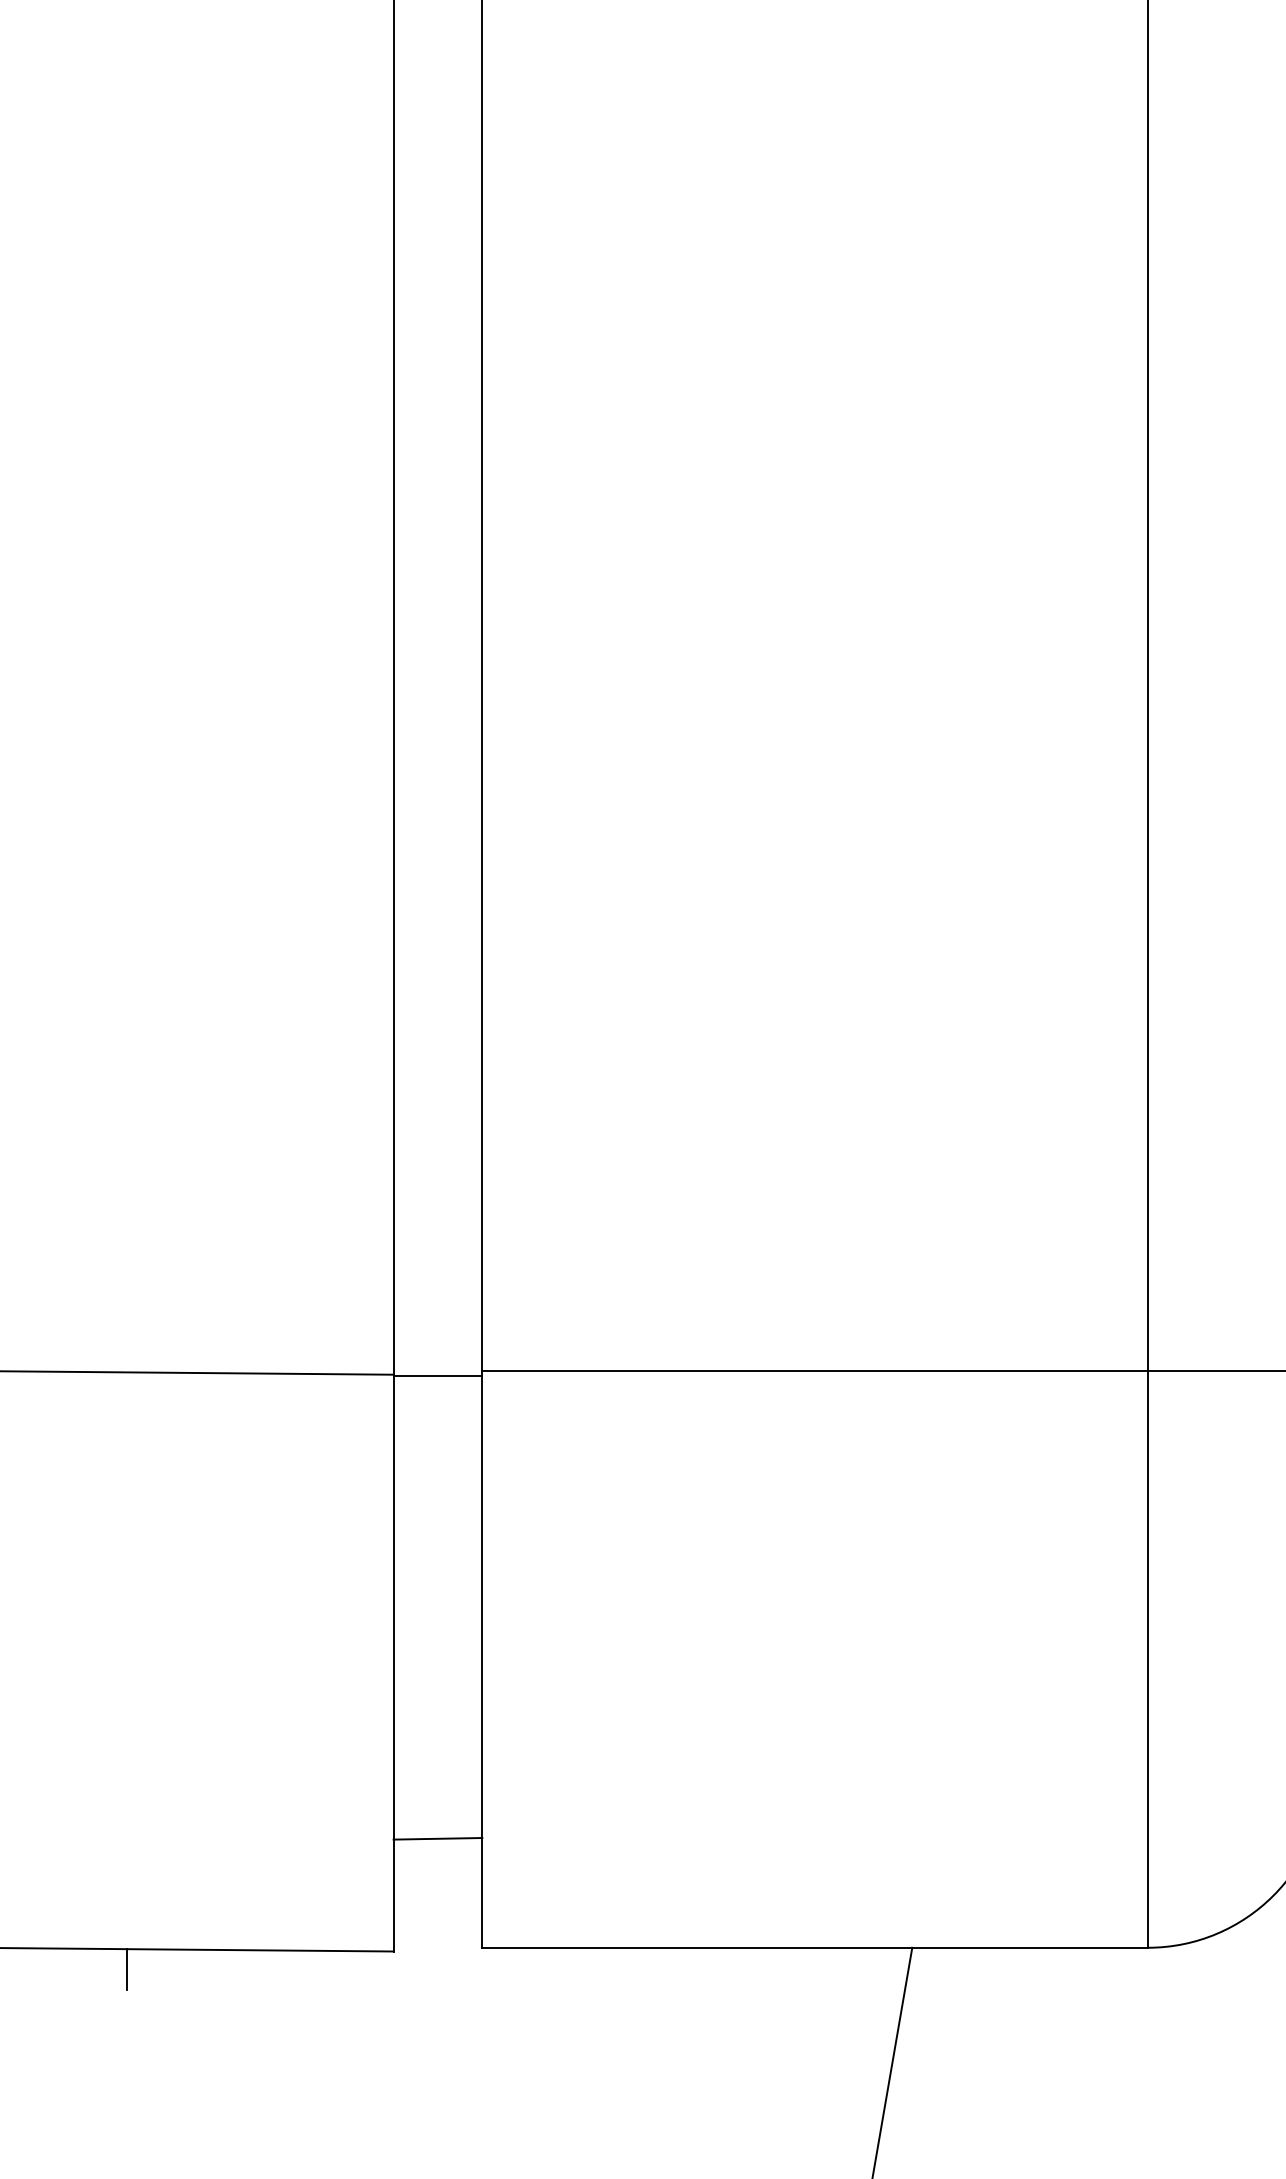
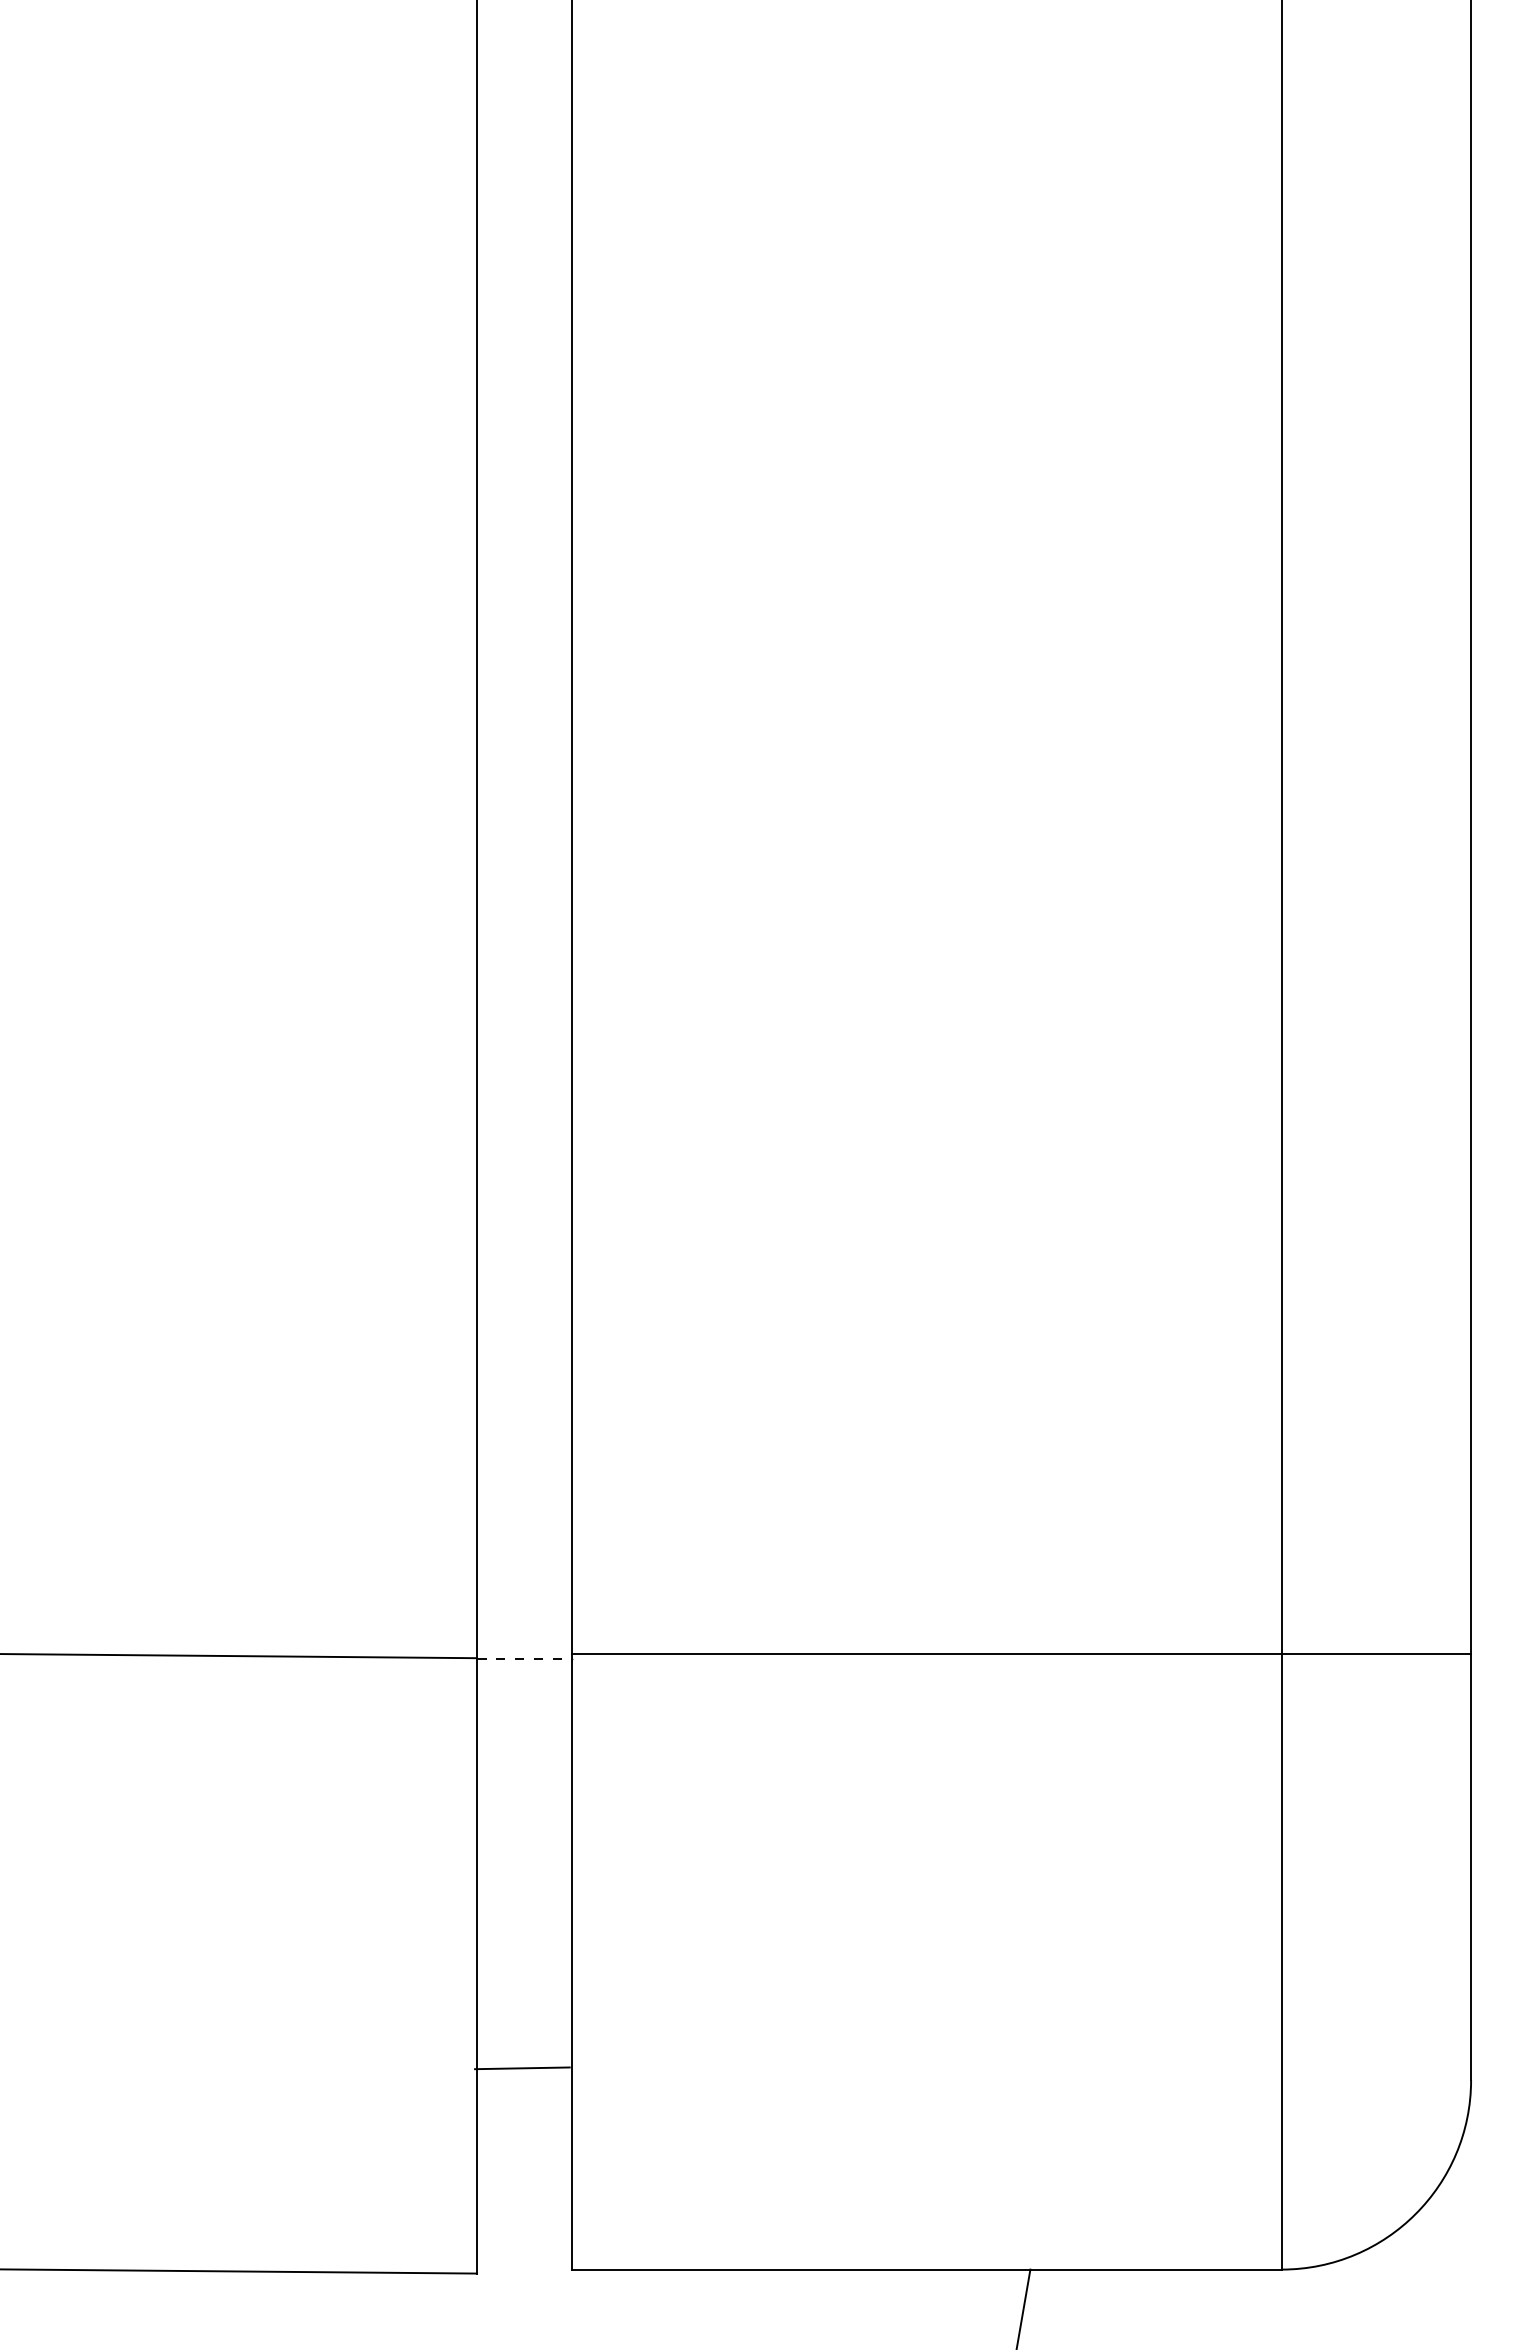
line: (438, 1375) -> (524, 1659), solid -> dashed
line: (438, 1838) -> (522, 2068), moved
line: (127, 1969) -> (193, 2292), removed

